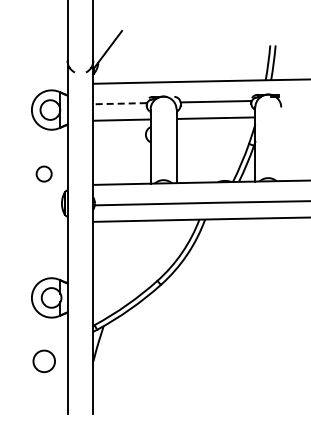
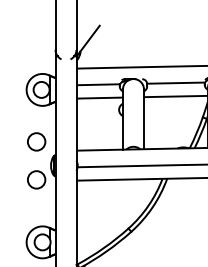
line: (120, 103) -> (98, 84), dashed -> solid
circle: (43, 173) -> (36, 141), size x1.43
circle: (43, 220) -> (36, 179), added

